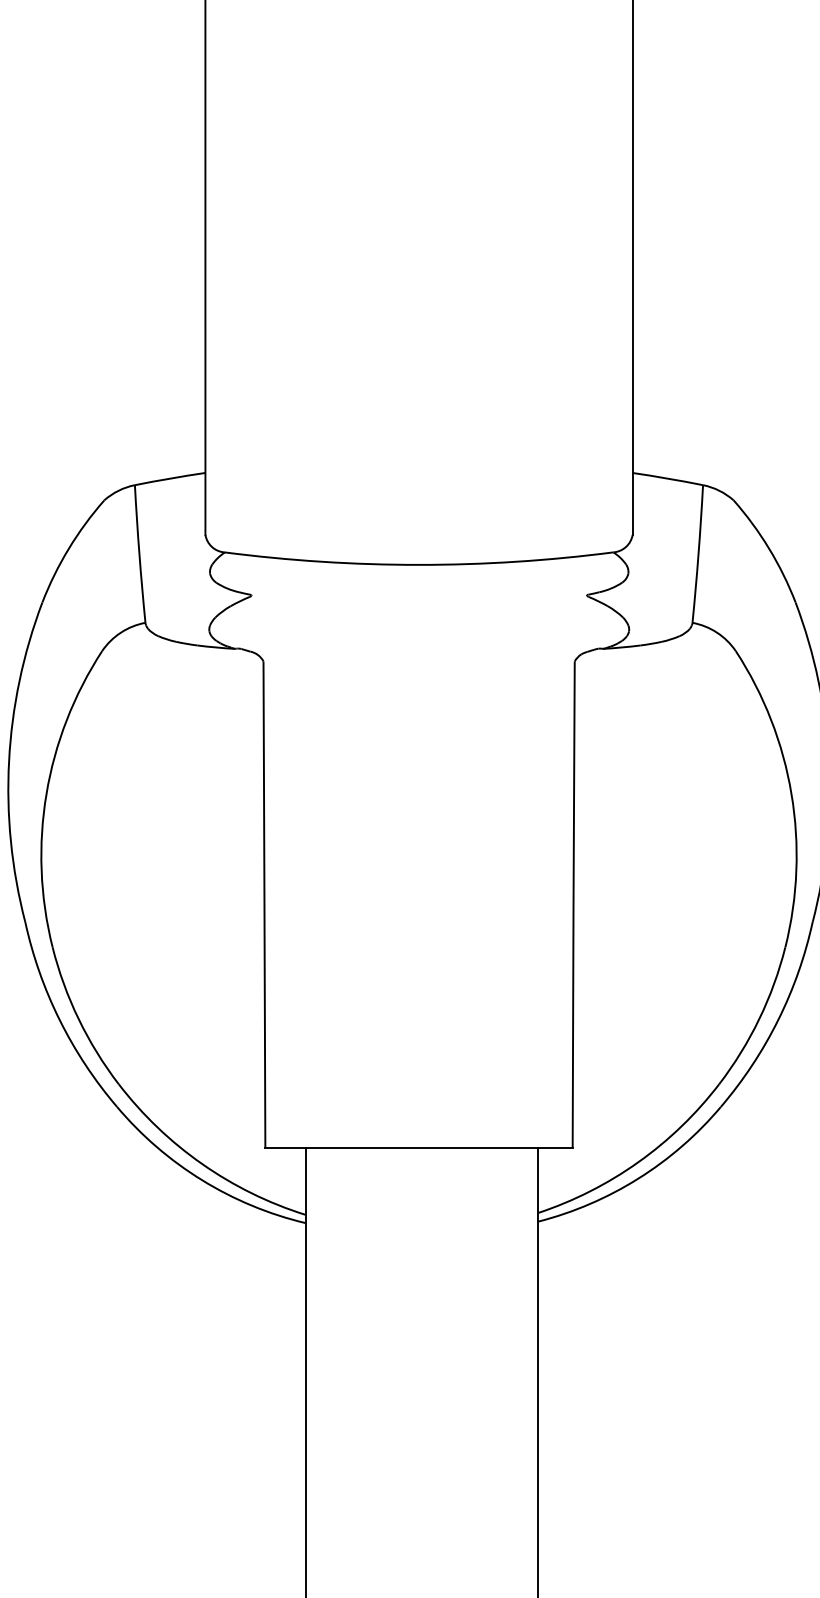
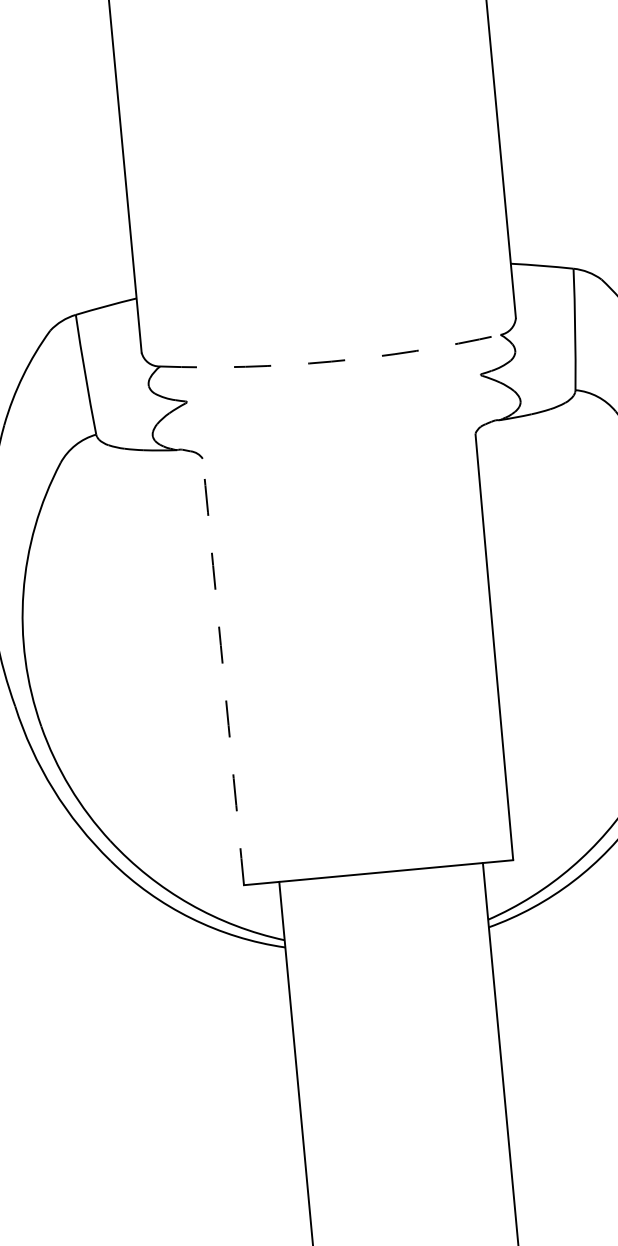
arc: (418, 564) -> (330, 361), solid -> dashed
arc: (264, 904) -> (223, 671), solid -> dashed

